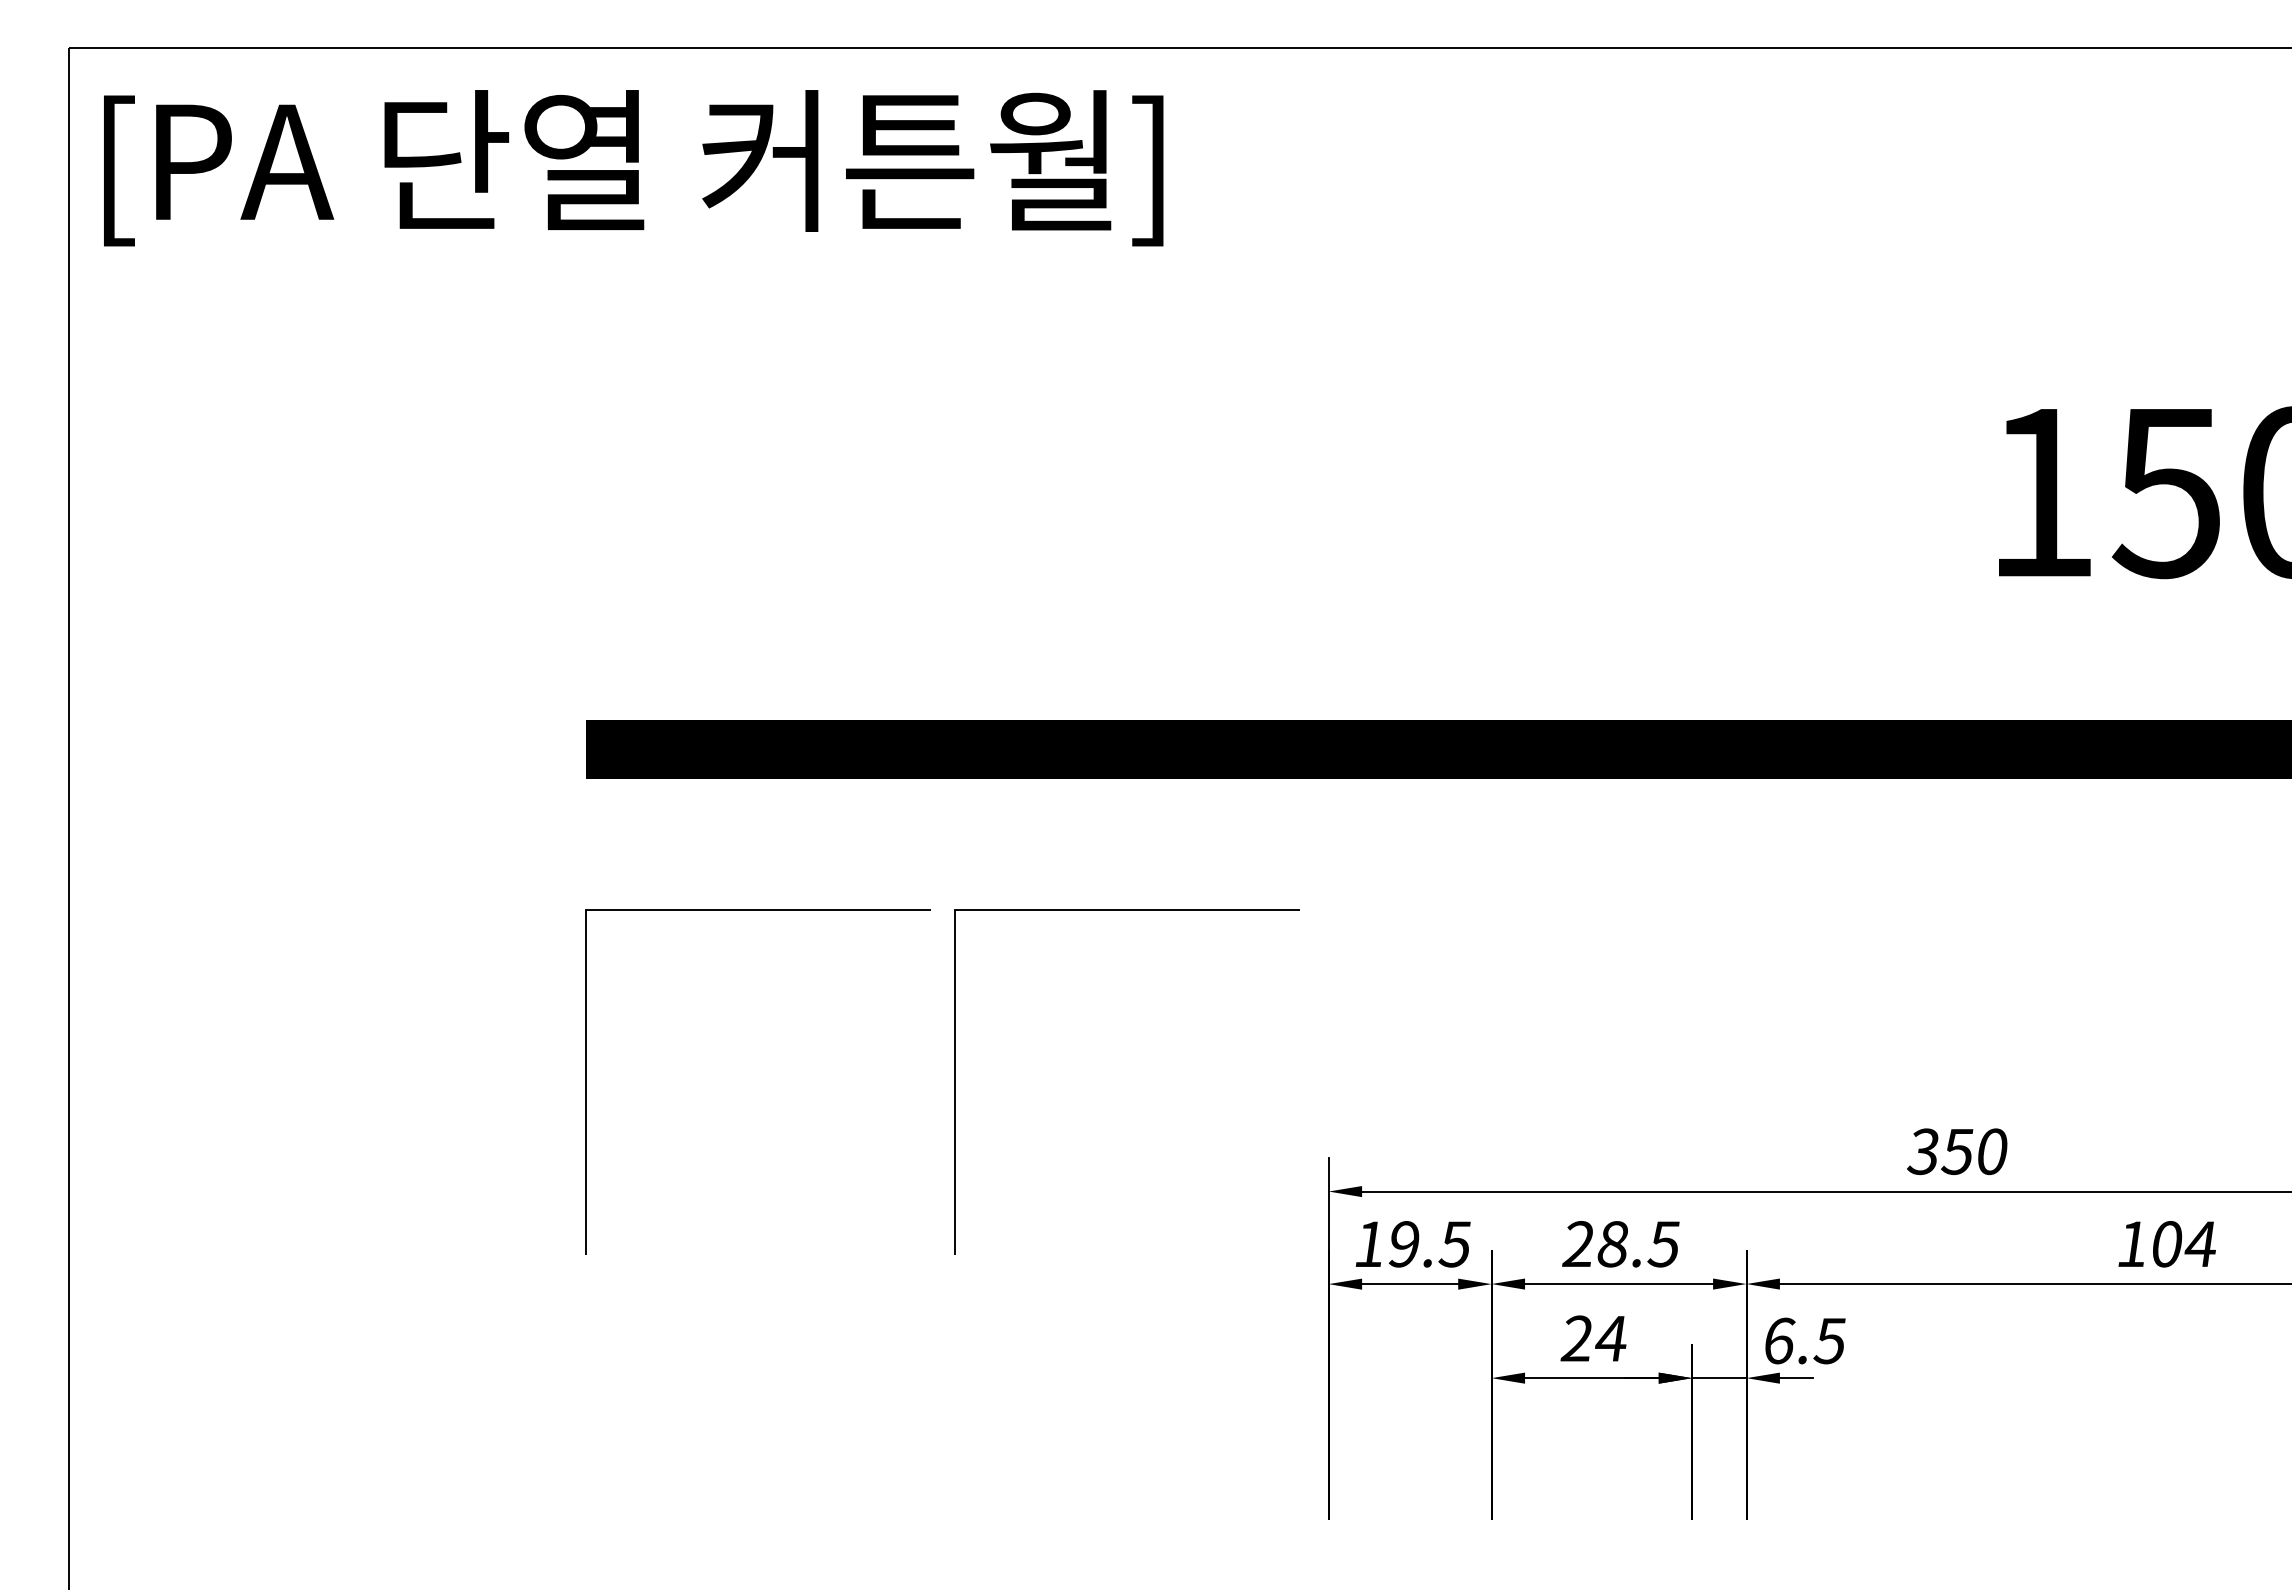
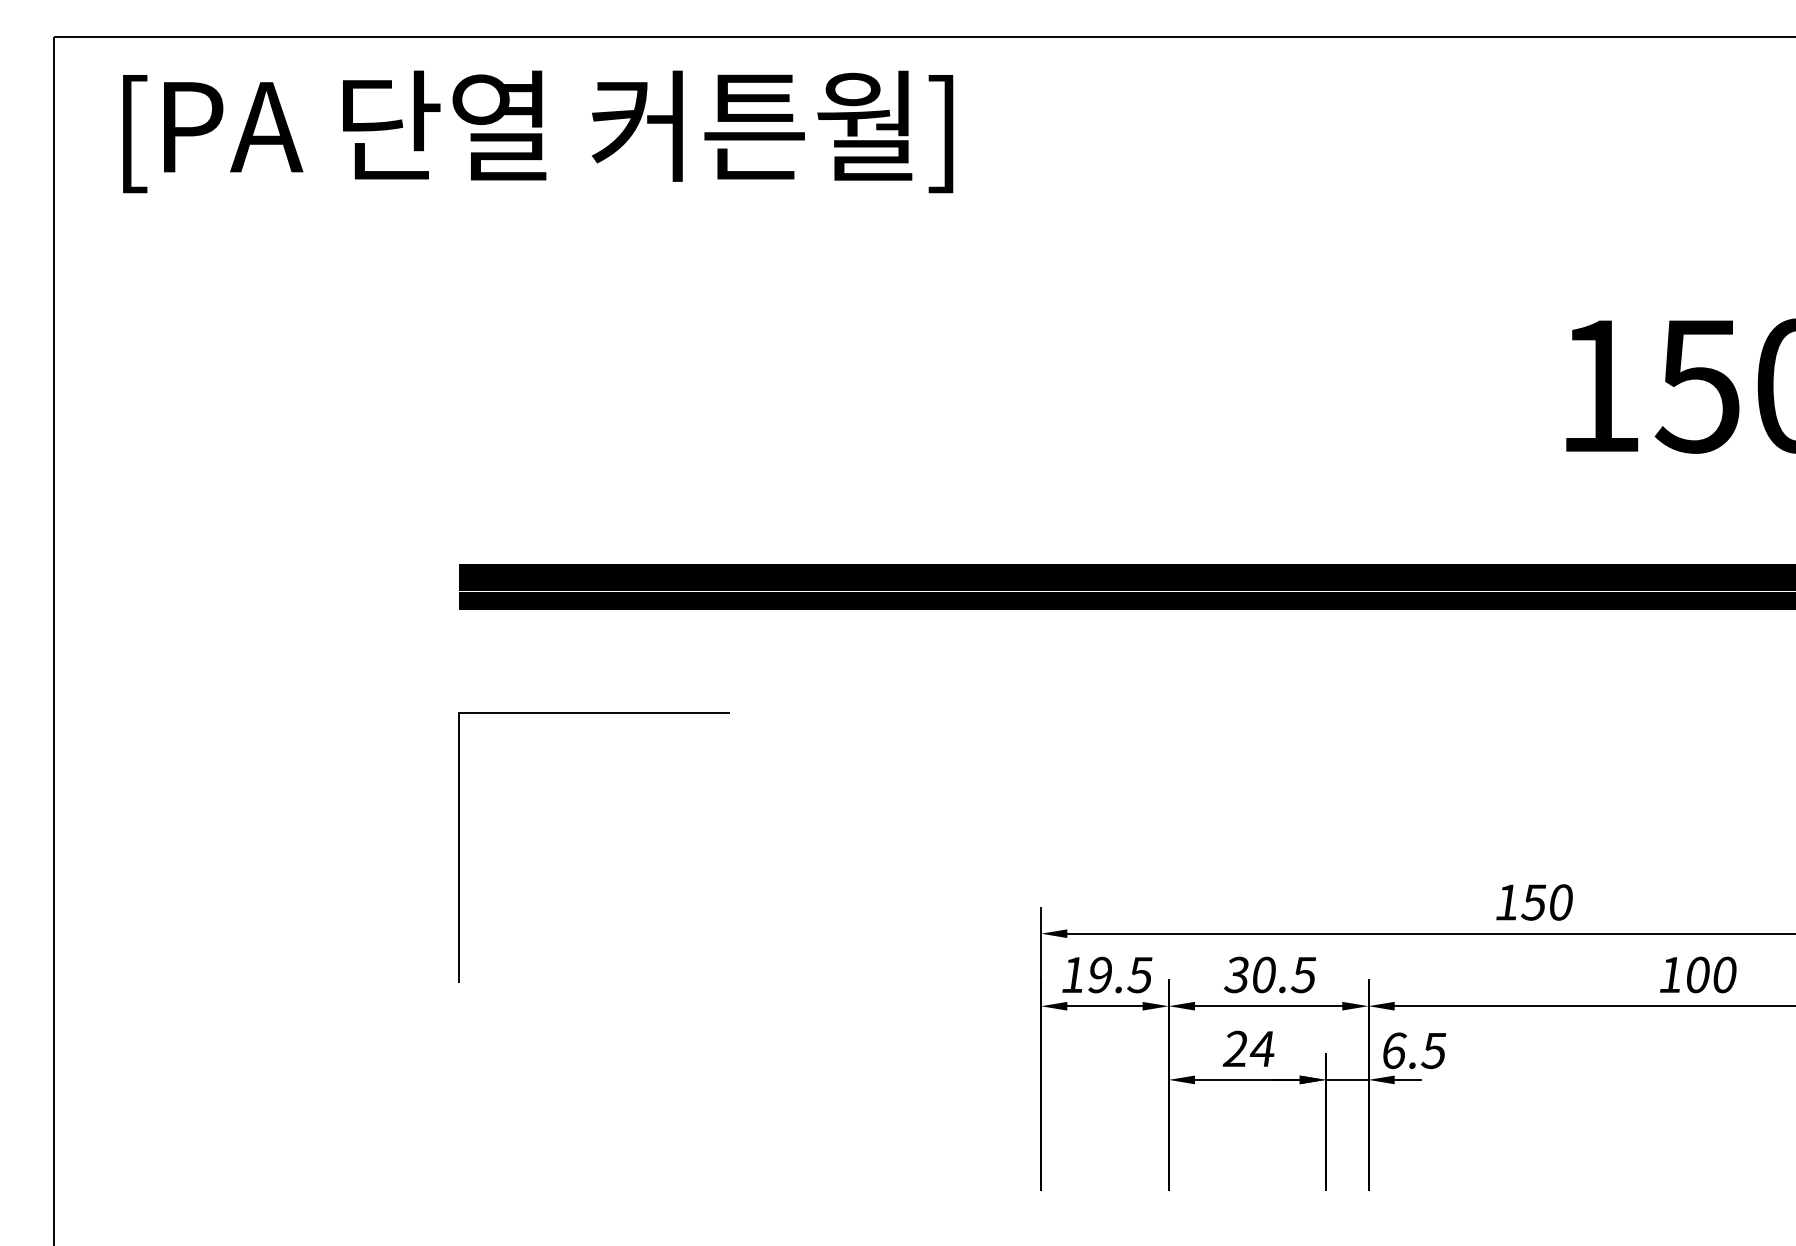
text: (633, 168) -> (537, 132), moved
line: (1126, 910) -> (882, 713), removed
text: (1922, 1151) -> (1506, 902), 350 -> 150
text: (1595, 1244) -> (1250, 975), 28.5 -> 30.5
text: (2200, 1244) -> (1724, 975), 104 -> 100

